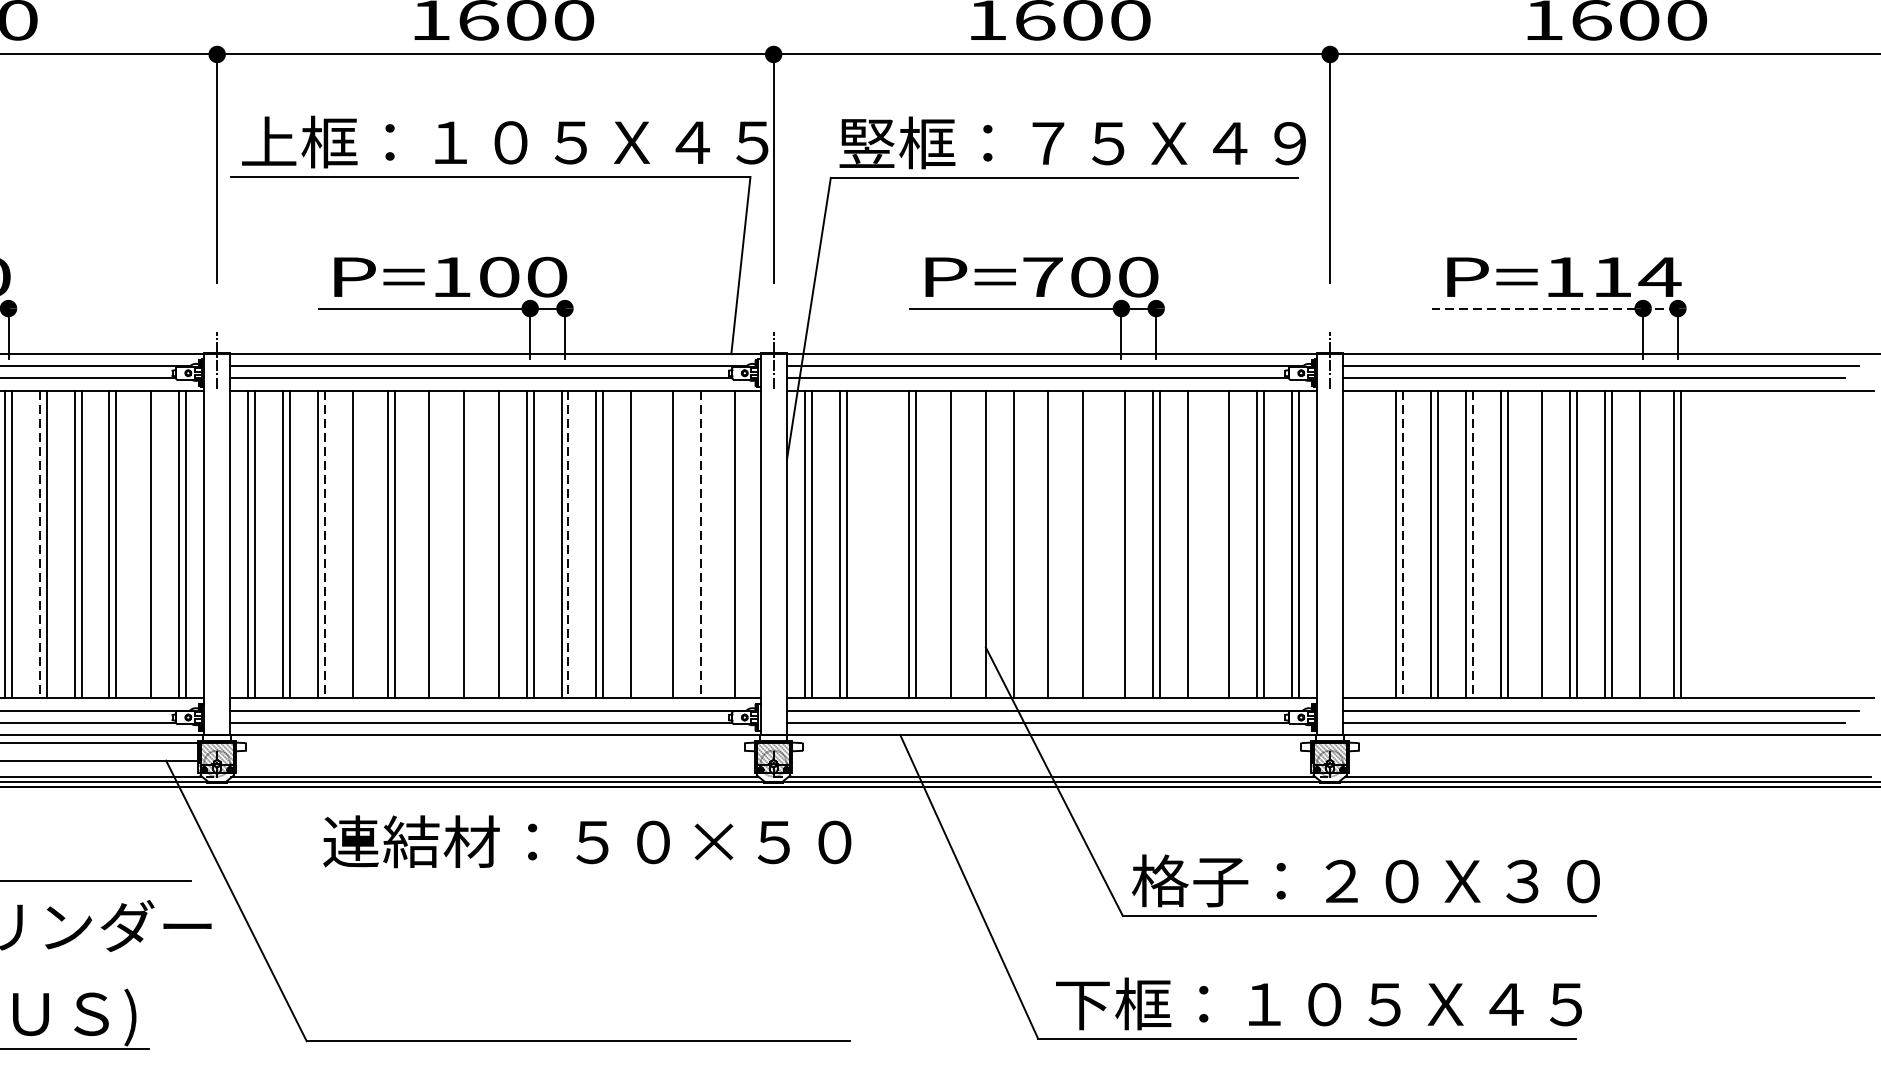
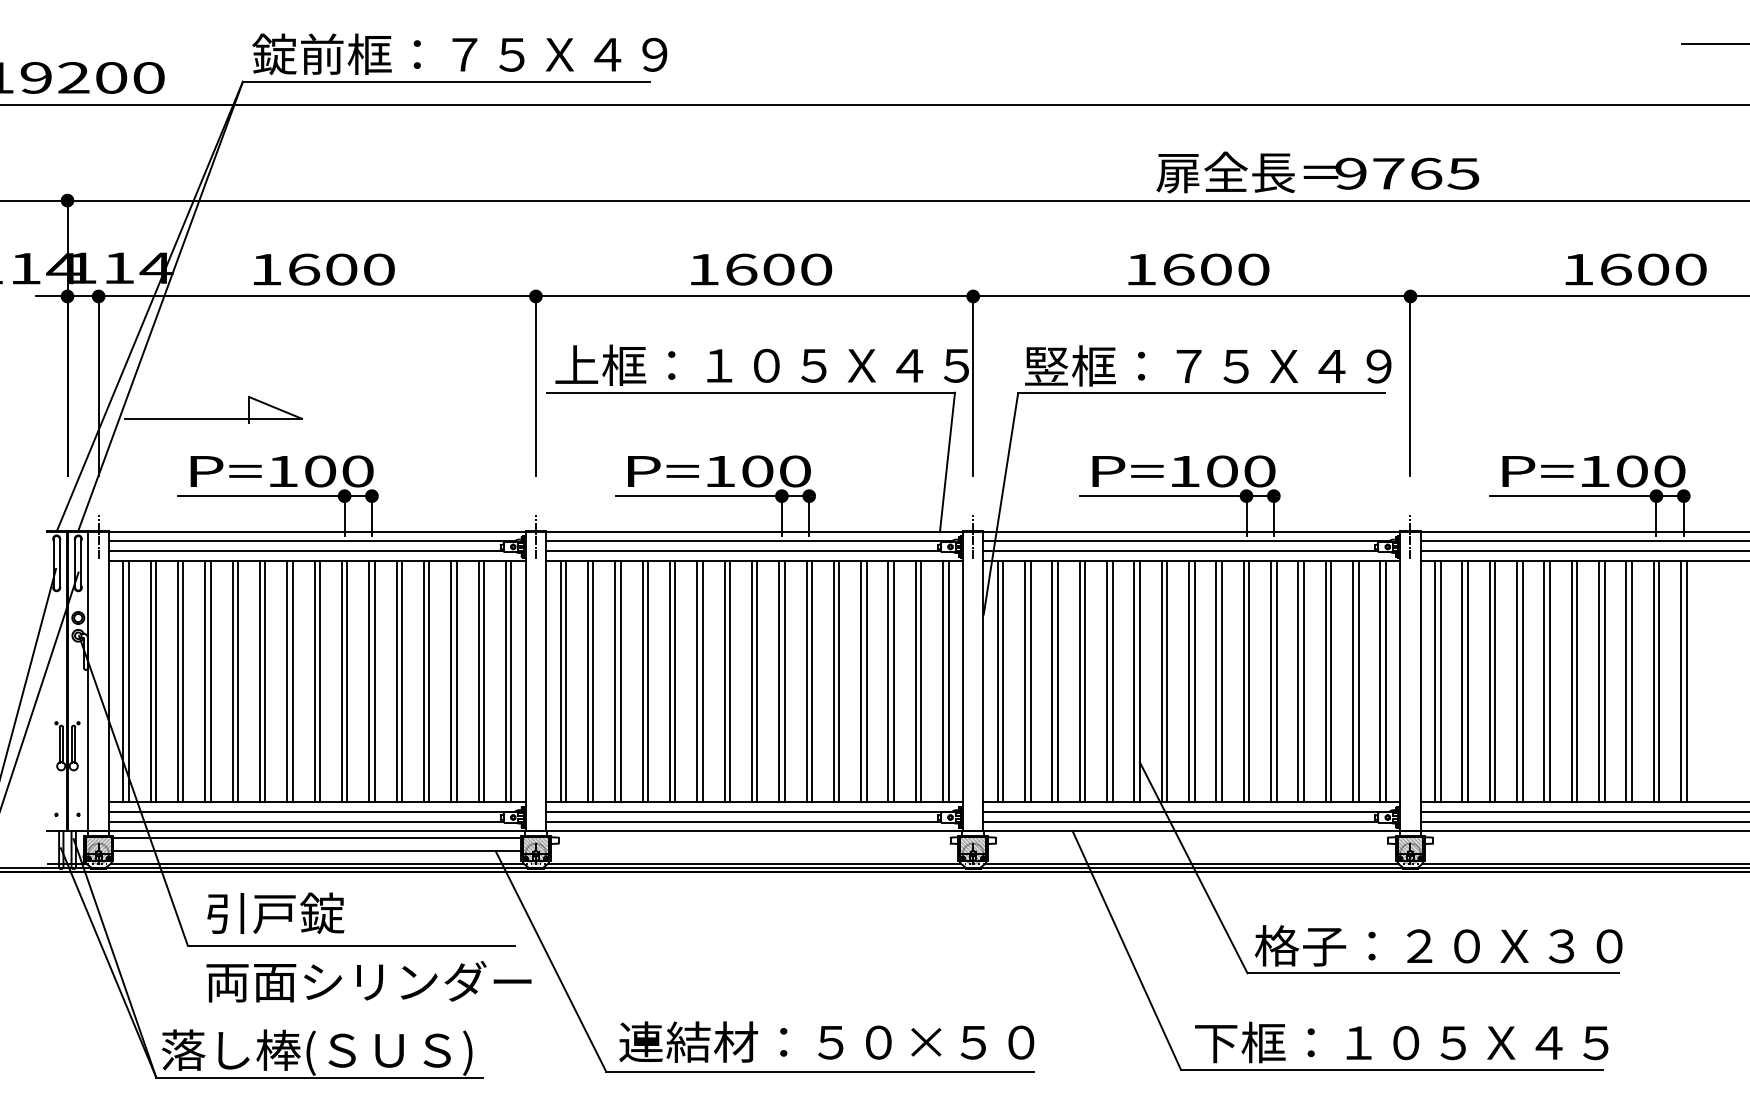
text: (1042, 277) -> (1184, 471), P=700 -> P=100
text: (1636, 277) -> (1651, 471), P=114 -> P=100
line: (1554, 309) -> (1586, 496), dashed -> solid
line: (39, 544) -> (396, 681), dashed -> solid
line: (144, 544) -> (478, 681), added
line: (324, 544) -> (620, 681), dashed -> solid
line: (359, 544) -> (647, 681), added
line: (422, 544) -> (697, 681), added
line: (457, 544) -> (724, 681), added
line: (491, 544) -> (751, 681), added
line: (567, 544) -> (811, 681), dashed -> solid
line: (637, 544) -> (866, 681), added
line: (665, 544) -> (888, 681), added
line: (700, 544) -> (915, 681), dashed -> solid
line: (707, 544) -> (921, 681), added
line: (742, 544) -> (948, 681), added
line: (874, 544) -> (1052, 681), added
line: (880, 544) -> (1057, 681), added
line: (944, 544) -> (1107, 681), added
line: (978, 544) -> (1134, 681), added
line: (1020, 544) -> (1167, 681), added
line: (1055, 544) -> (1194, 681), added
line: (1089, 544) -> (1221, 681), added
line: (1117, 544) -> (1243, 681), added
line: (1193, 544) -> (1303, 681), added
line: (1221, 544) -> (1325, 681), added
line: (1361, 544) -> (1435, 681), added
line: (1368, 544) -> (1440, 681), added
line: (1402, 544) -> (1467, 681), dashed -> solid
line: (1472, 544) -> (1522, 681), dashed -> solid
line: (1535, 544) -> (1571, 681), added
line: (1647, 544) -> (1659, 681), added
text: (586, 840) -> (826, 1041), moved

